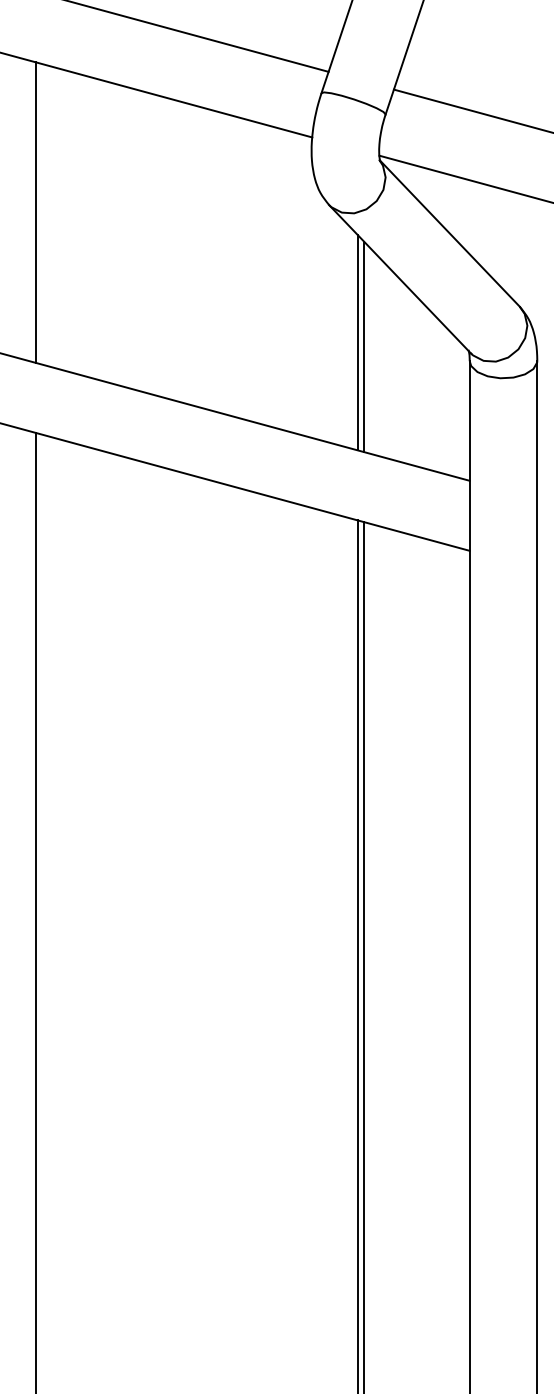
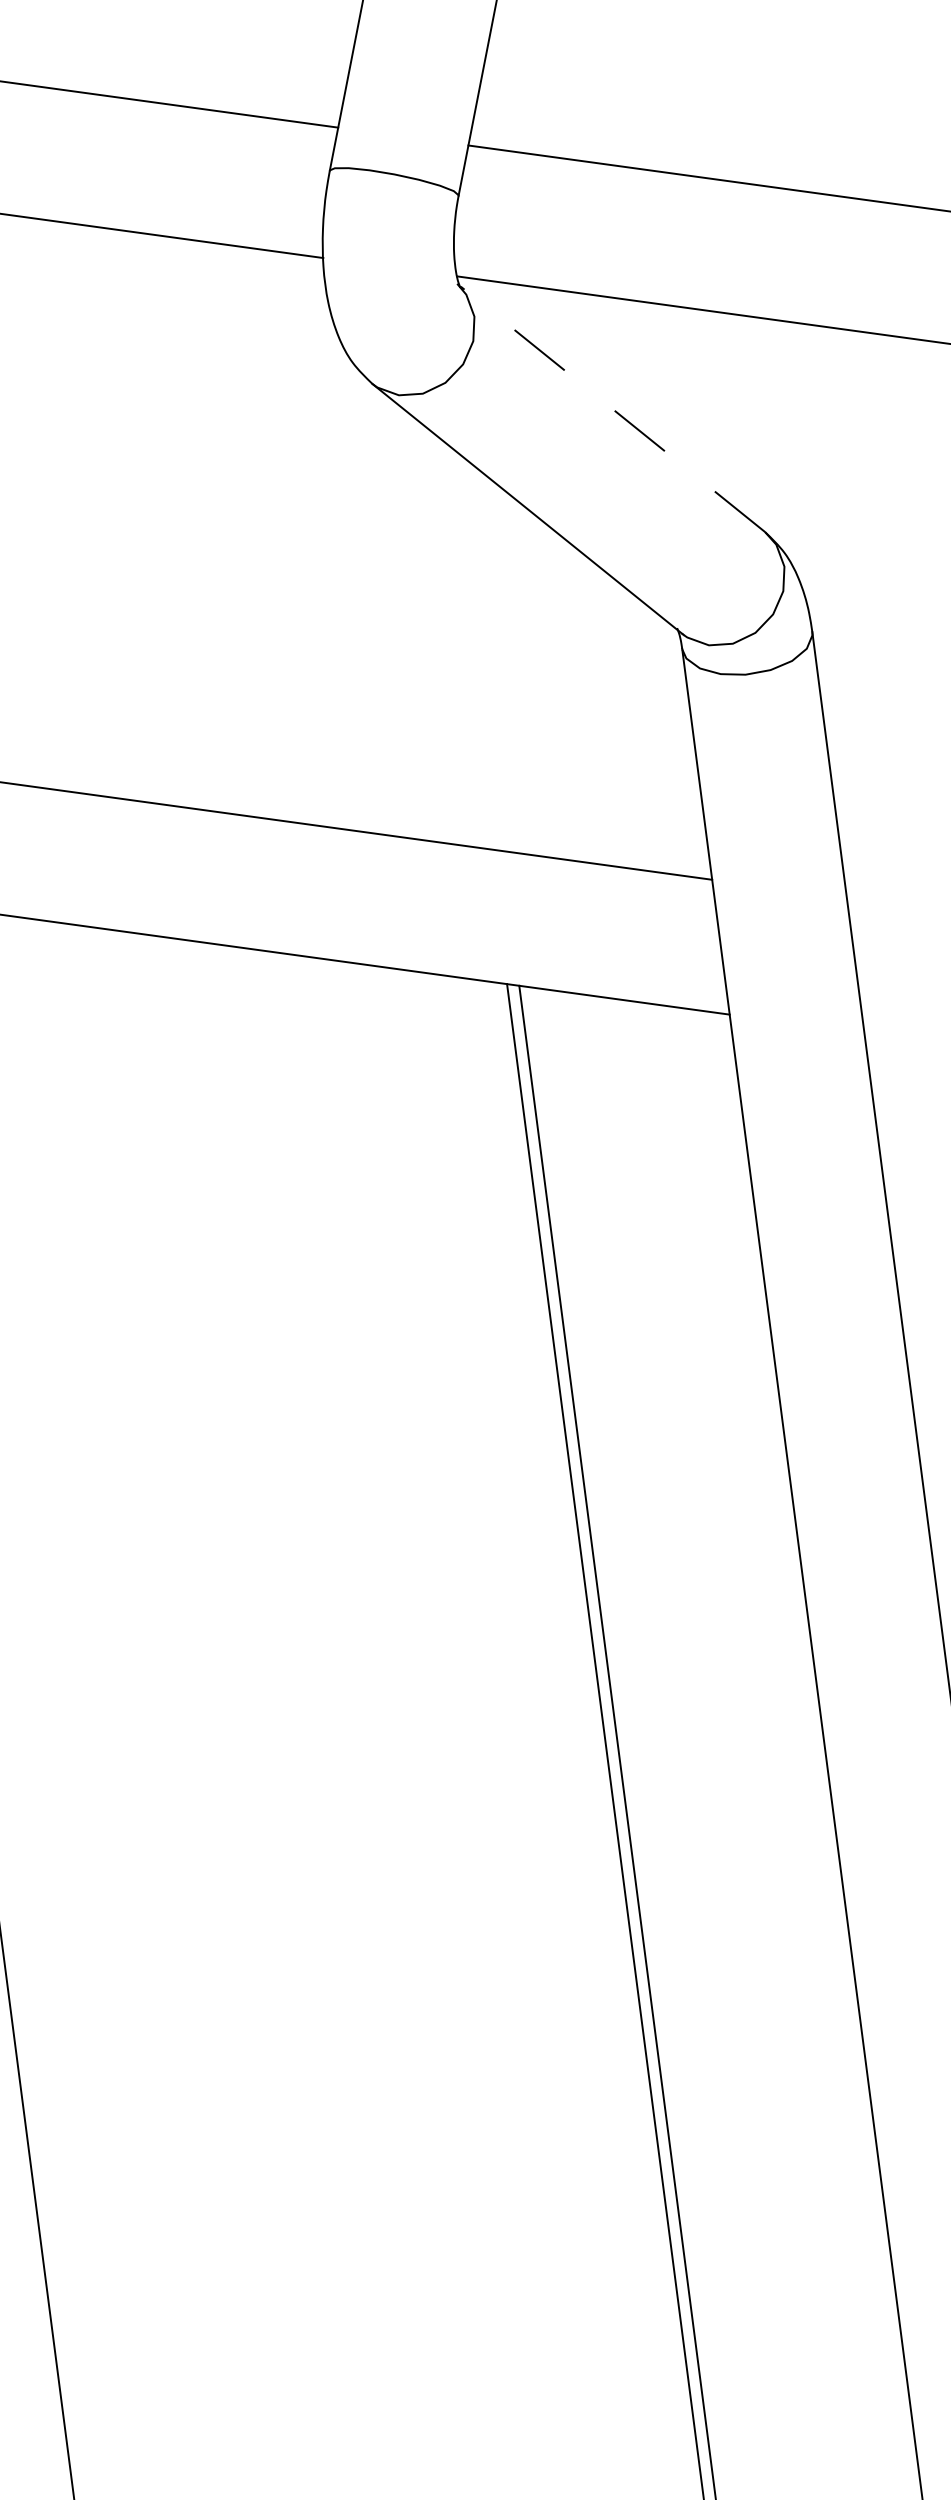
line: (450, 233) -> (613, 408), solid -> dashed
line: (358, 342) -> (463, 641), removed
line: (364, 346) -> (475, 647), removed

